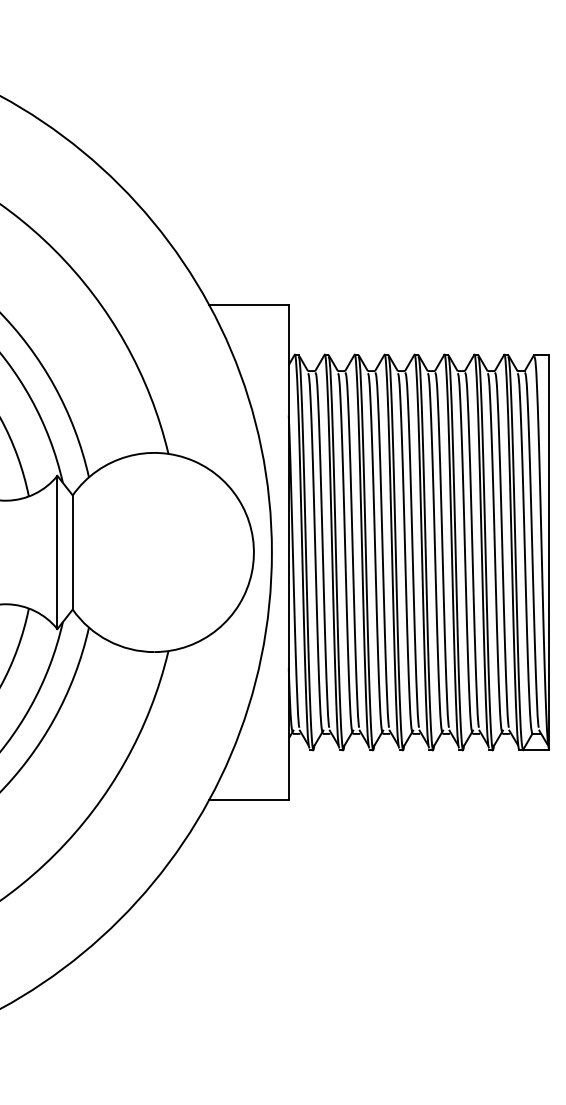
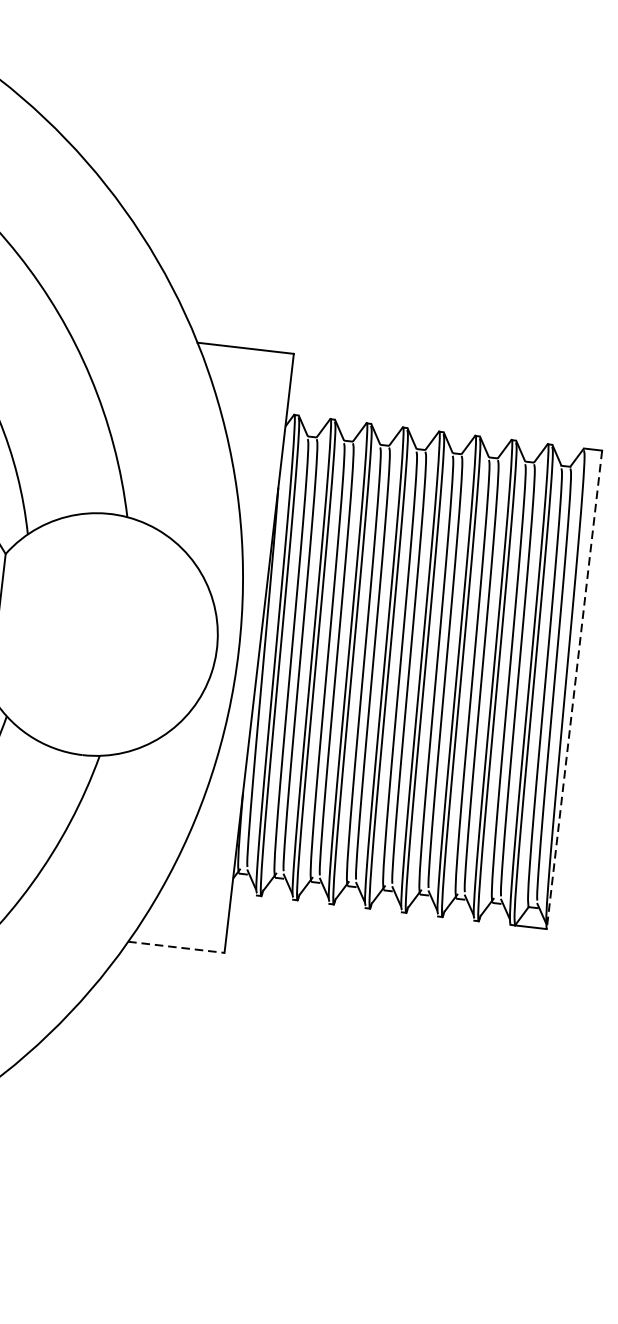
line: (549, 552) -> (574, 689), solid -> dashed
line: (248, 799) -> (175, 946), solid -> dashed

